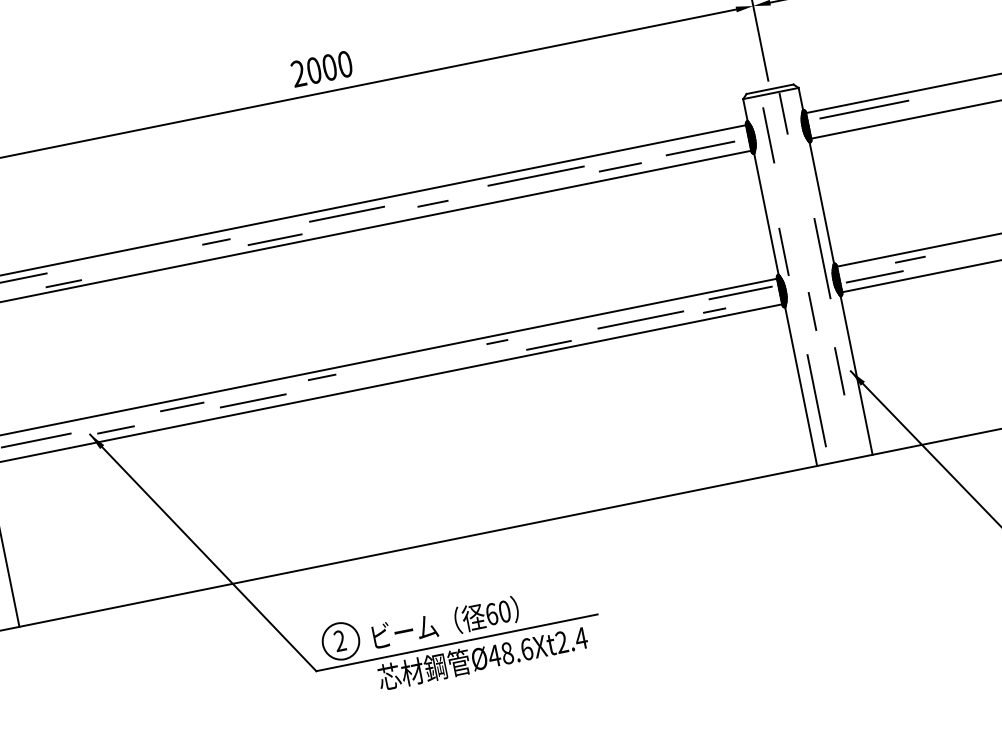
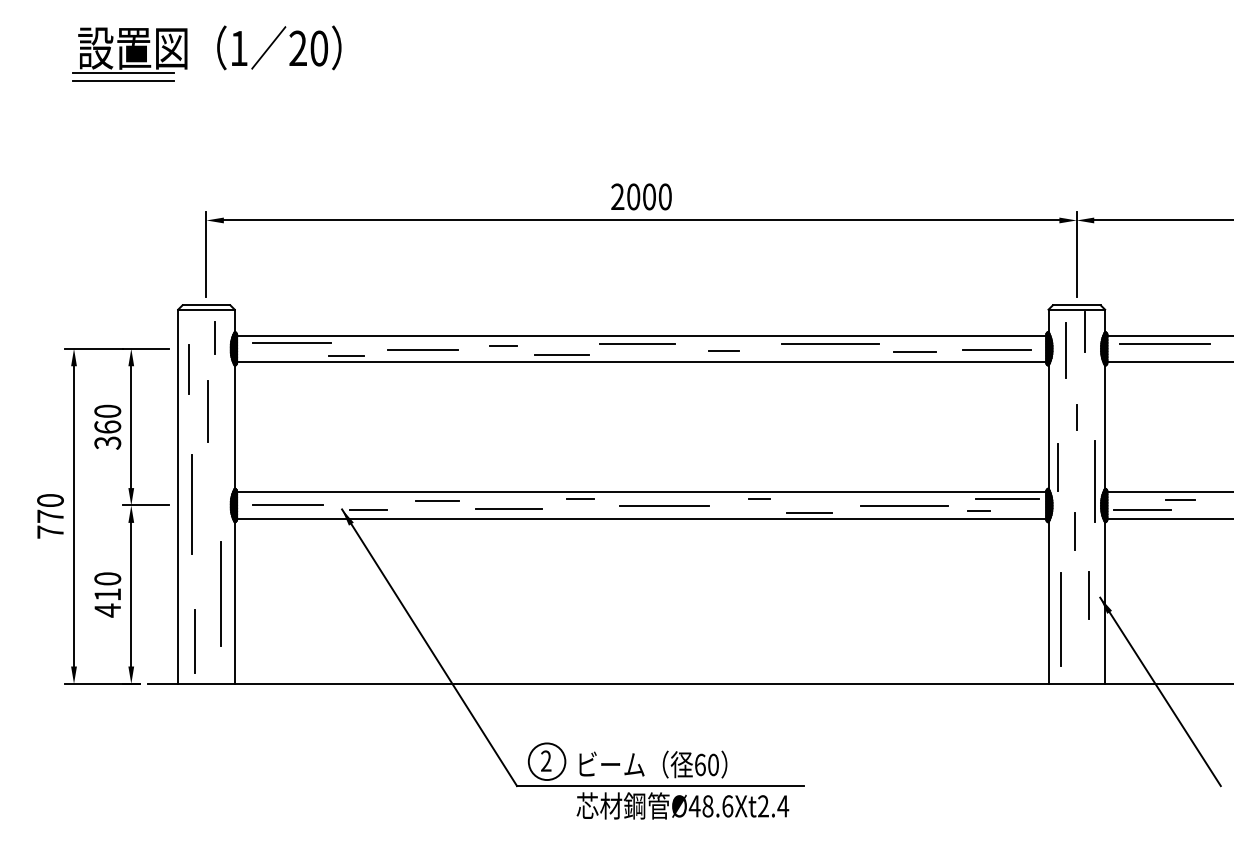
line: (792, 199) -> (1077, 417), added
line: (137, 261) -> (422, 349), added
line: (405, 366) -> (664, 505), added

